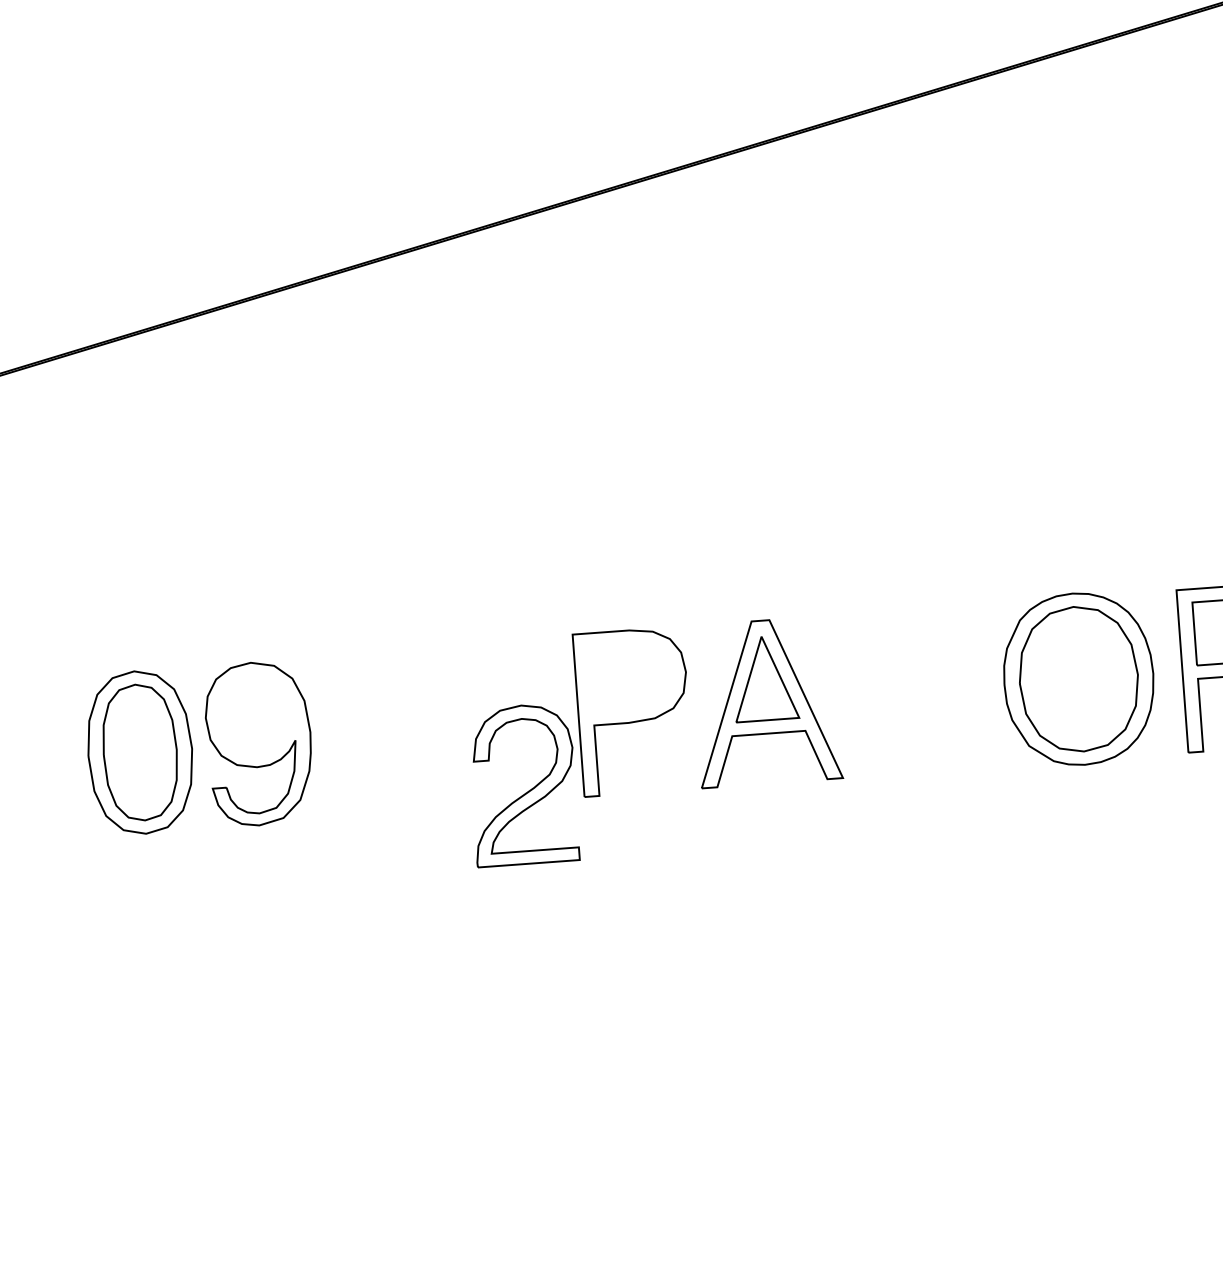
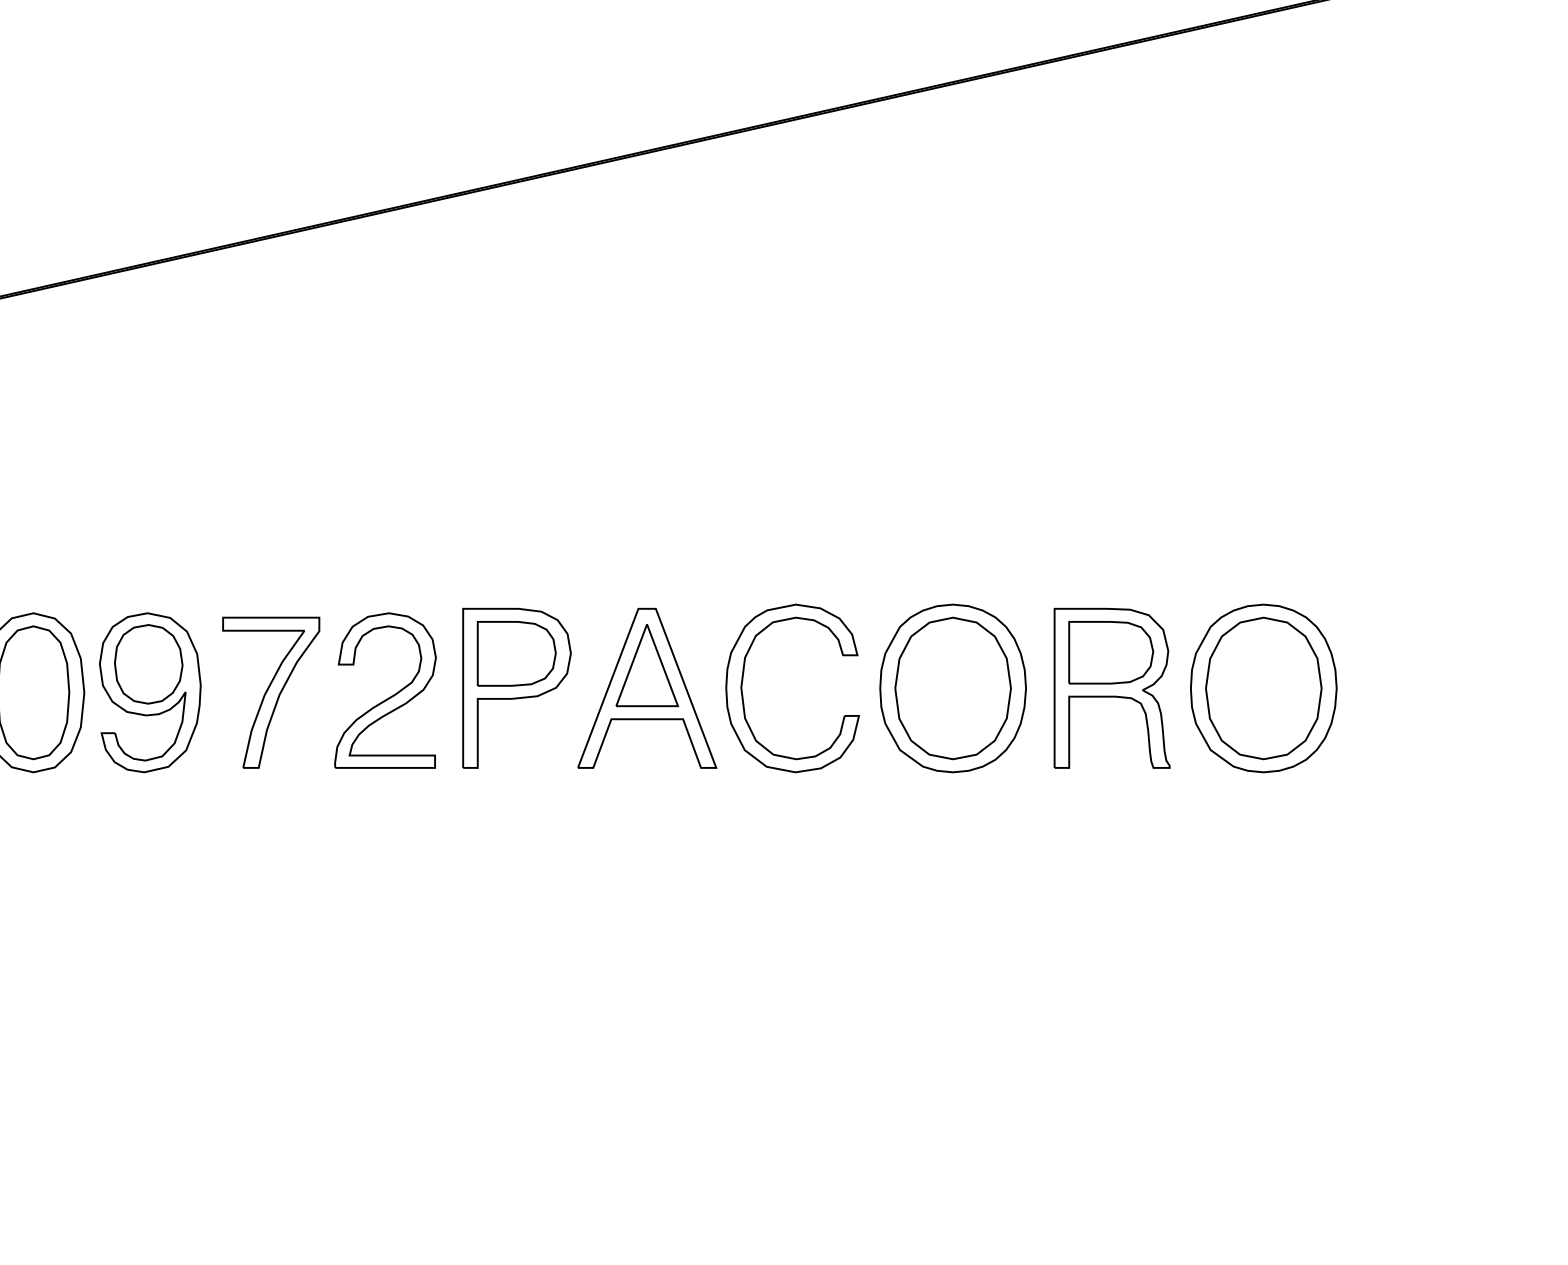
part: (630, 676) -> (516, 653), added
part: (865, 702) -> (743, 695), added
part: (255, 715) -> (148, 664), added
part: (383, 734) -> (271, 692), added
part: (527, 791) -> (388, 697), moved

